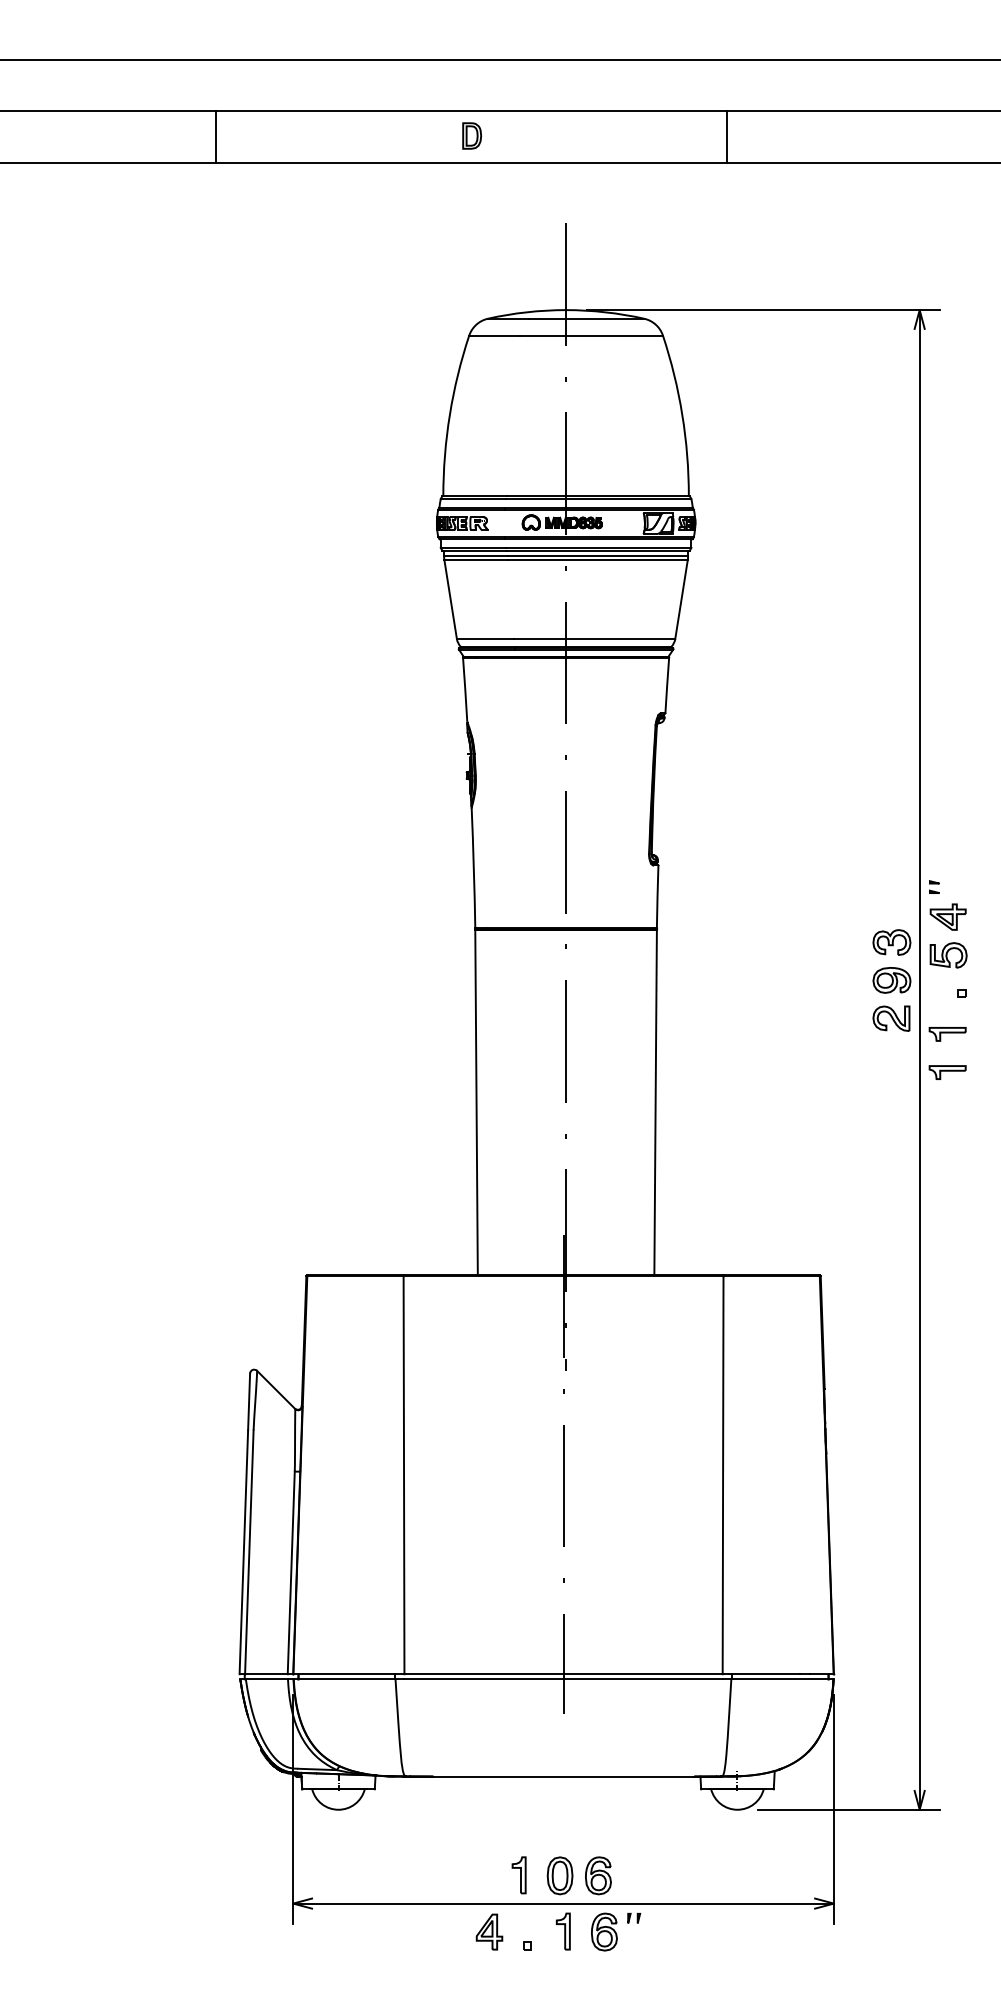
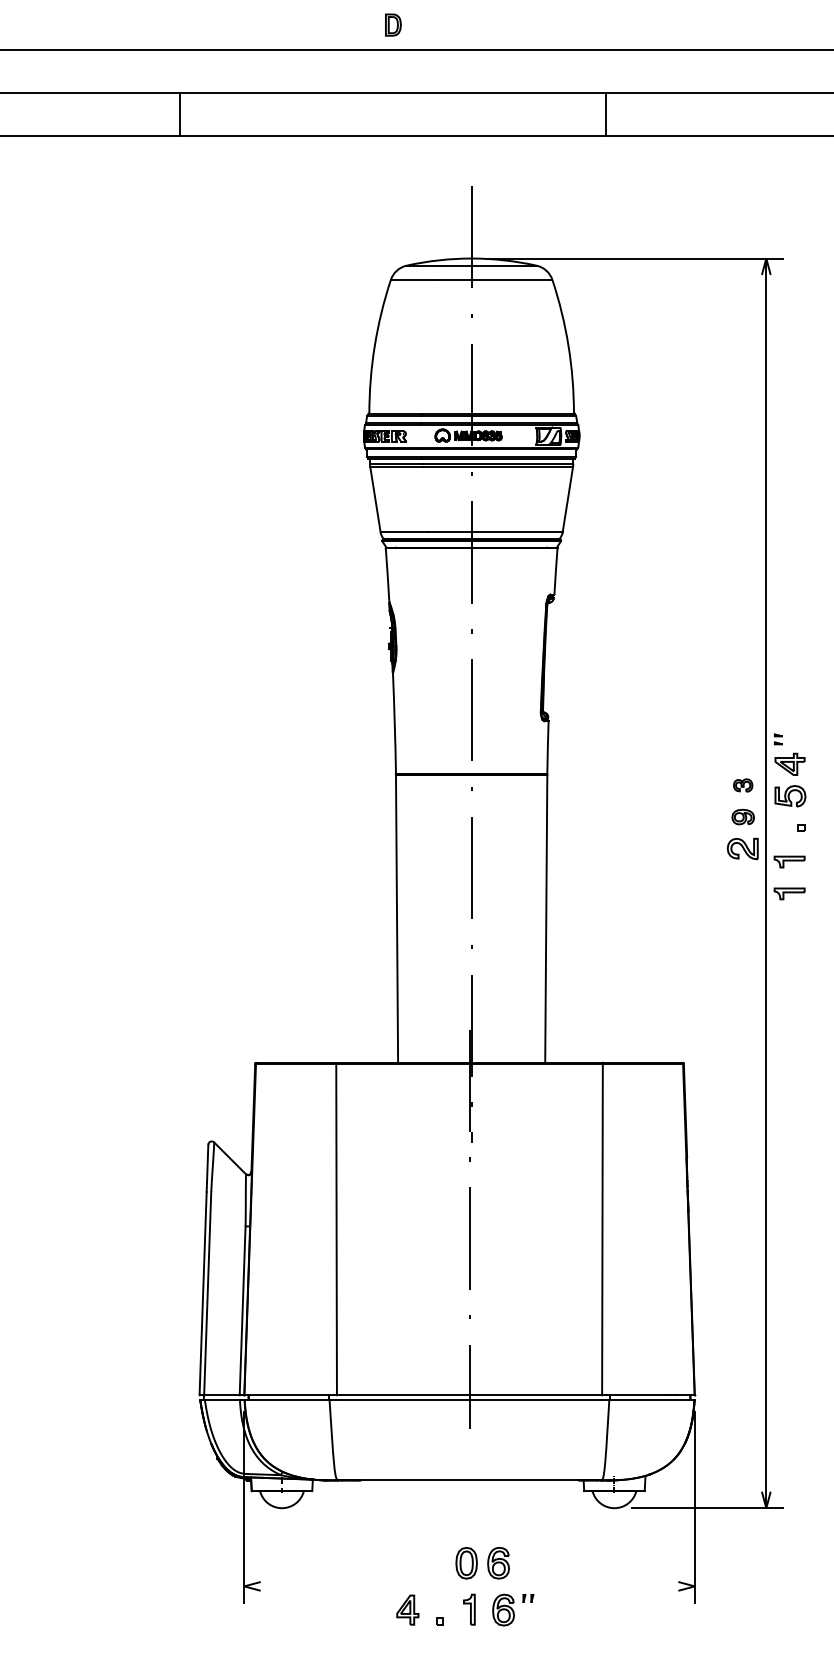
part: (472, 135) -> (393, 24), moved
part: (891, 942) -> (742, 785), size x0.6
part: (891, 980) -> (742, 817), size x0.7
part: (518, 1875) -> (431, 1562), removed
line: (563, 1903) -> (469, 1586), removed

